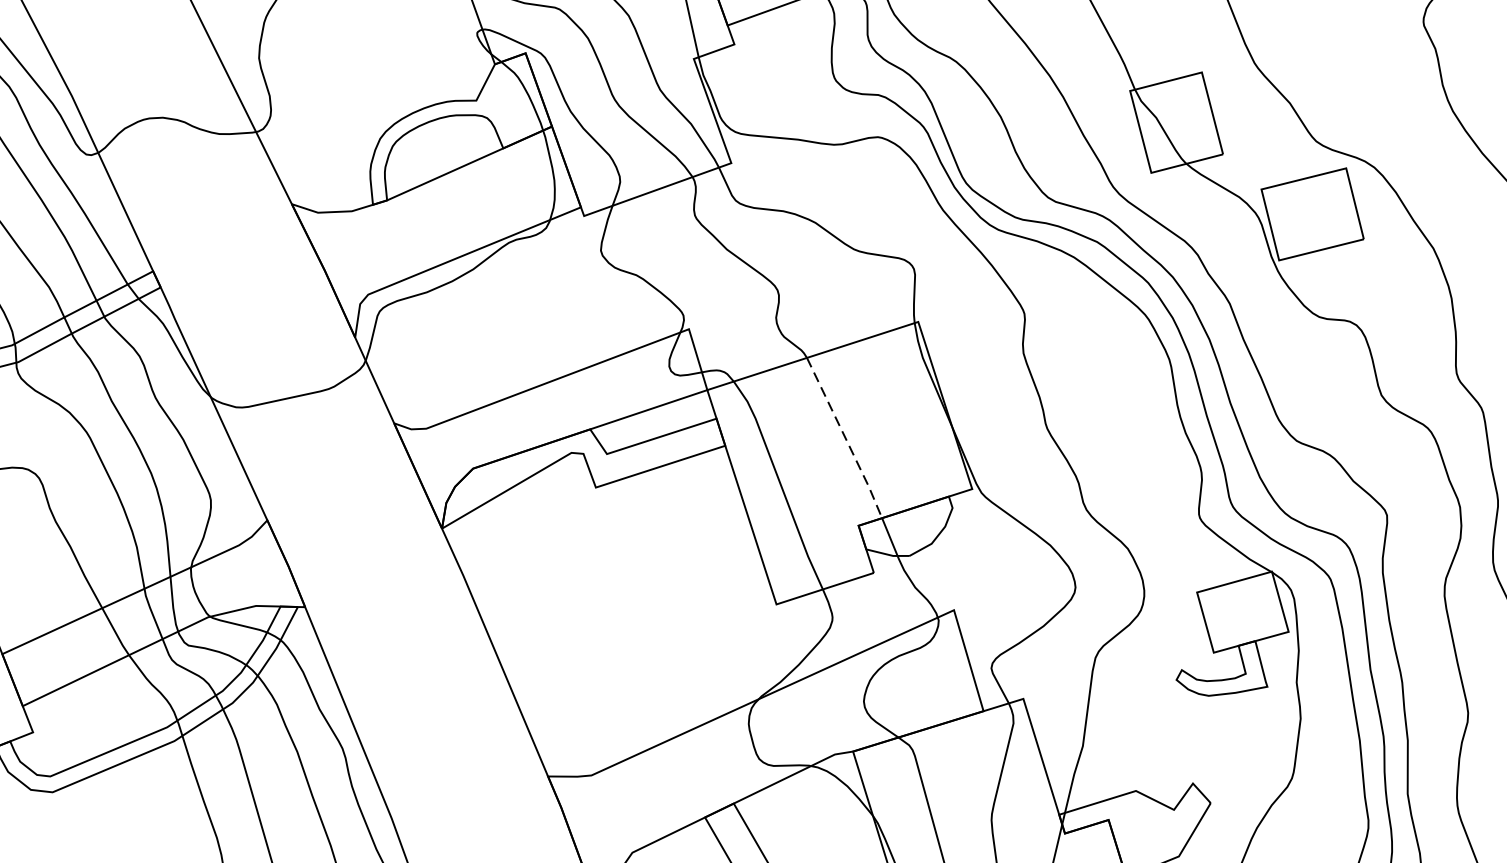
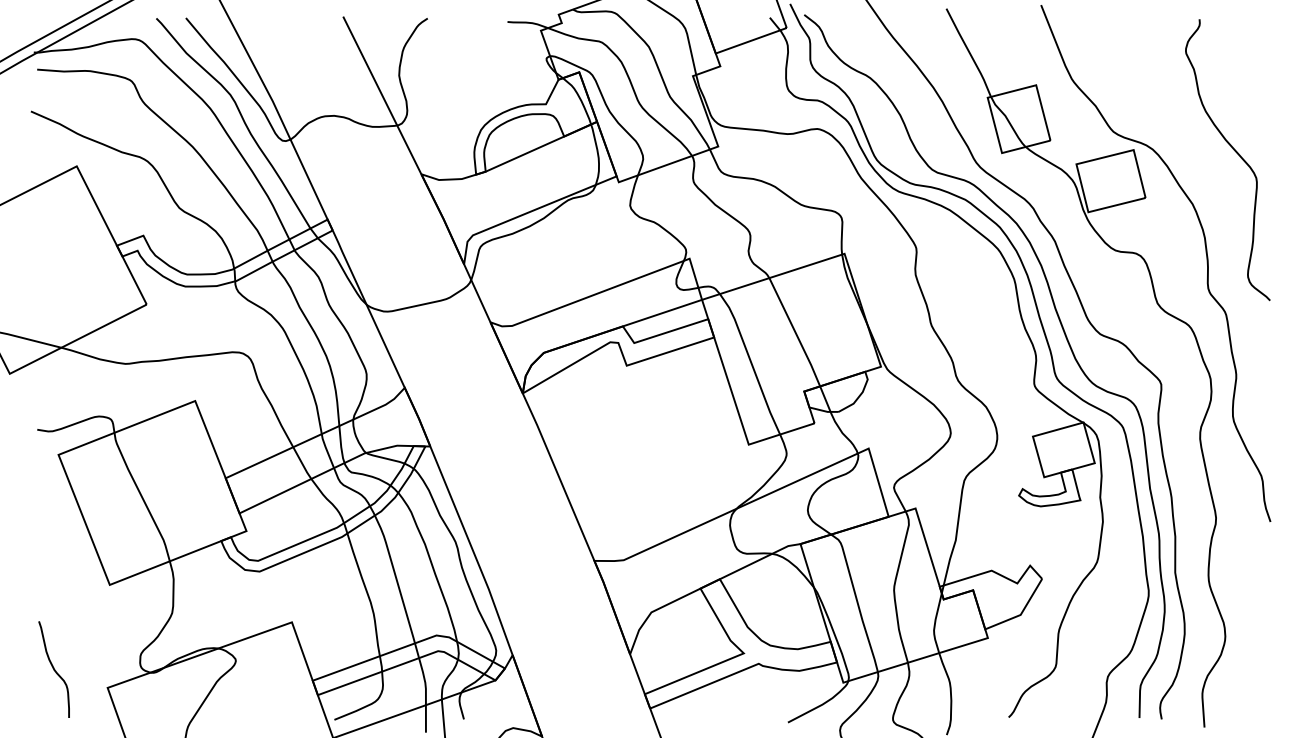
line: (845, 438) -> (795, 332), dashed -> solid

